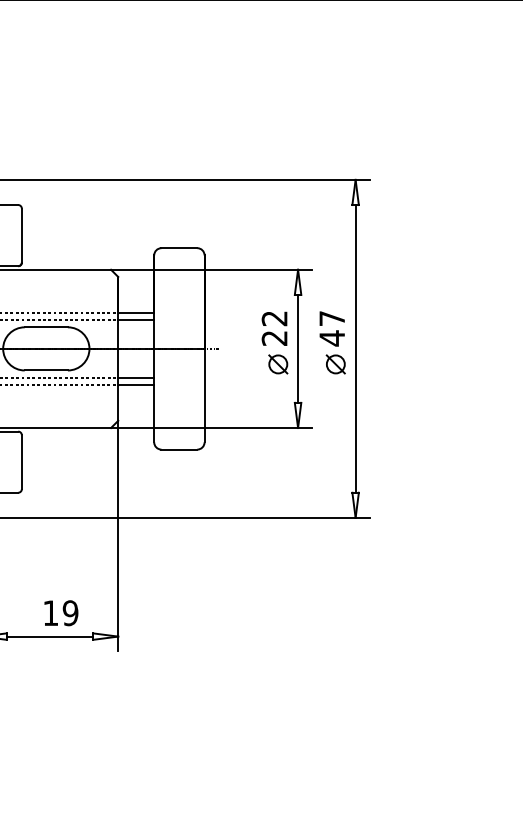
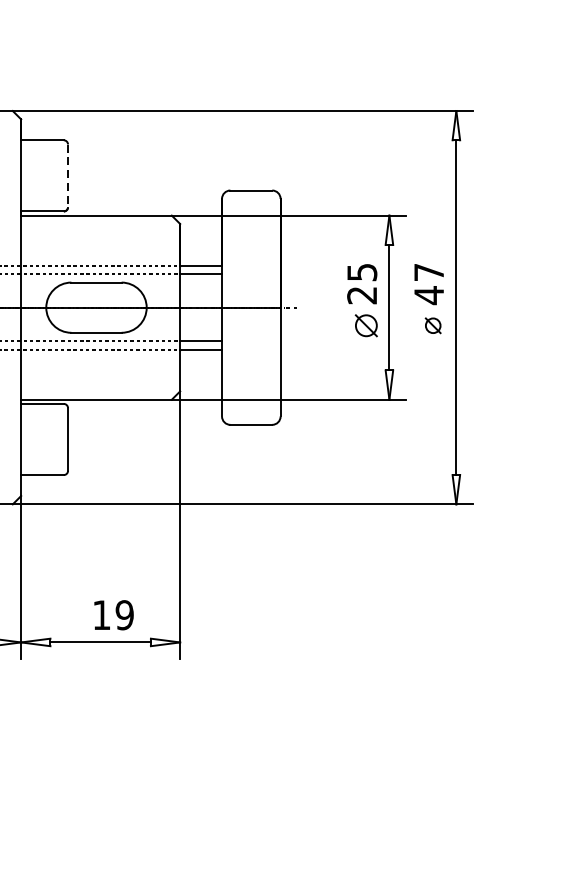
line: (21, 235) -> (67, 175), solid -> dashed
text: (274, 318) -> (361, 272), 22 -> 25
part: (335, 364) -> (432, 325), size x0.7

